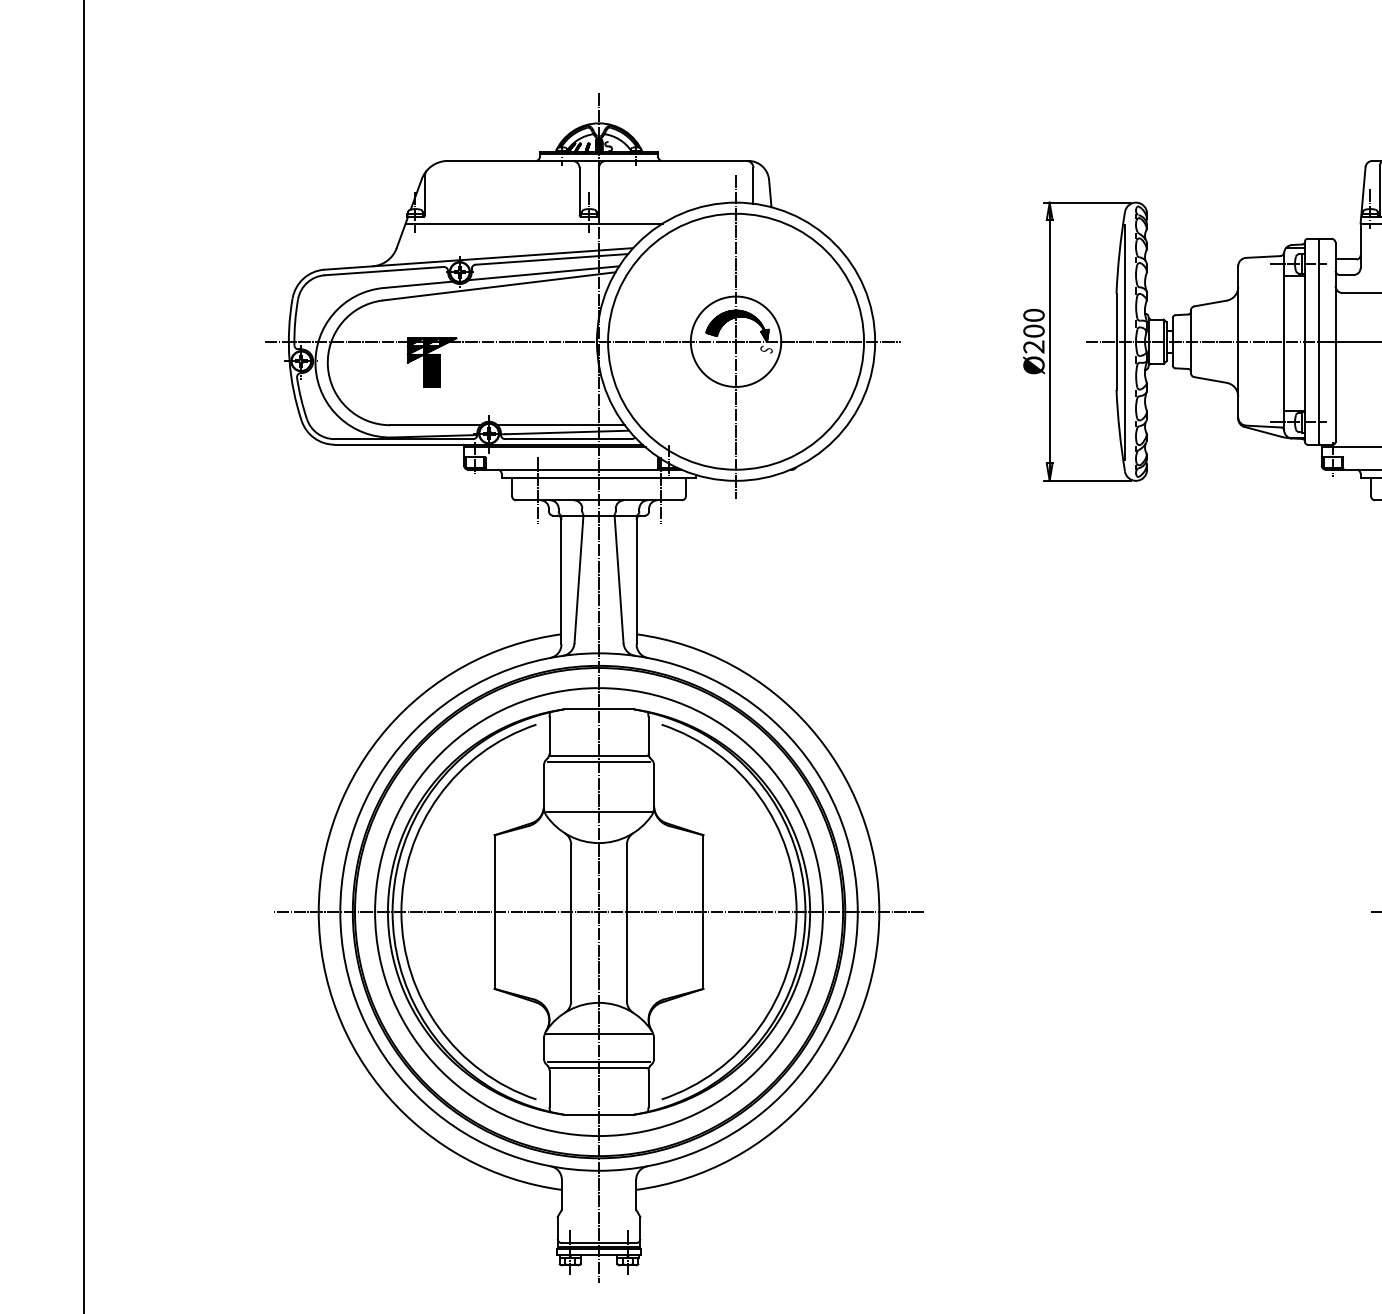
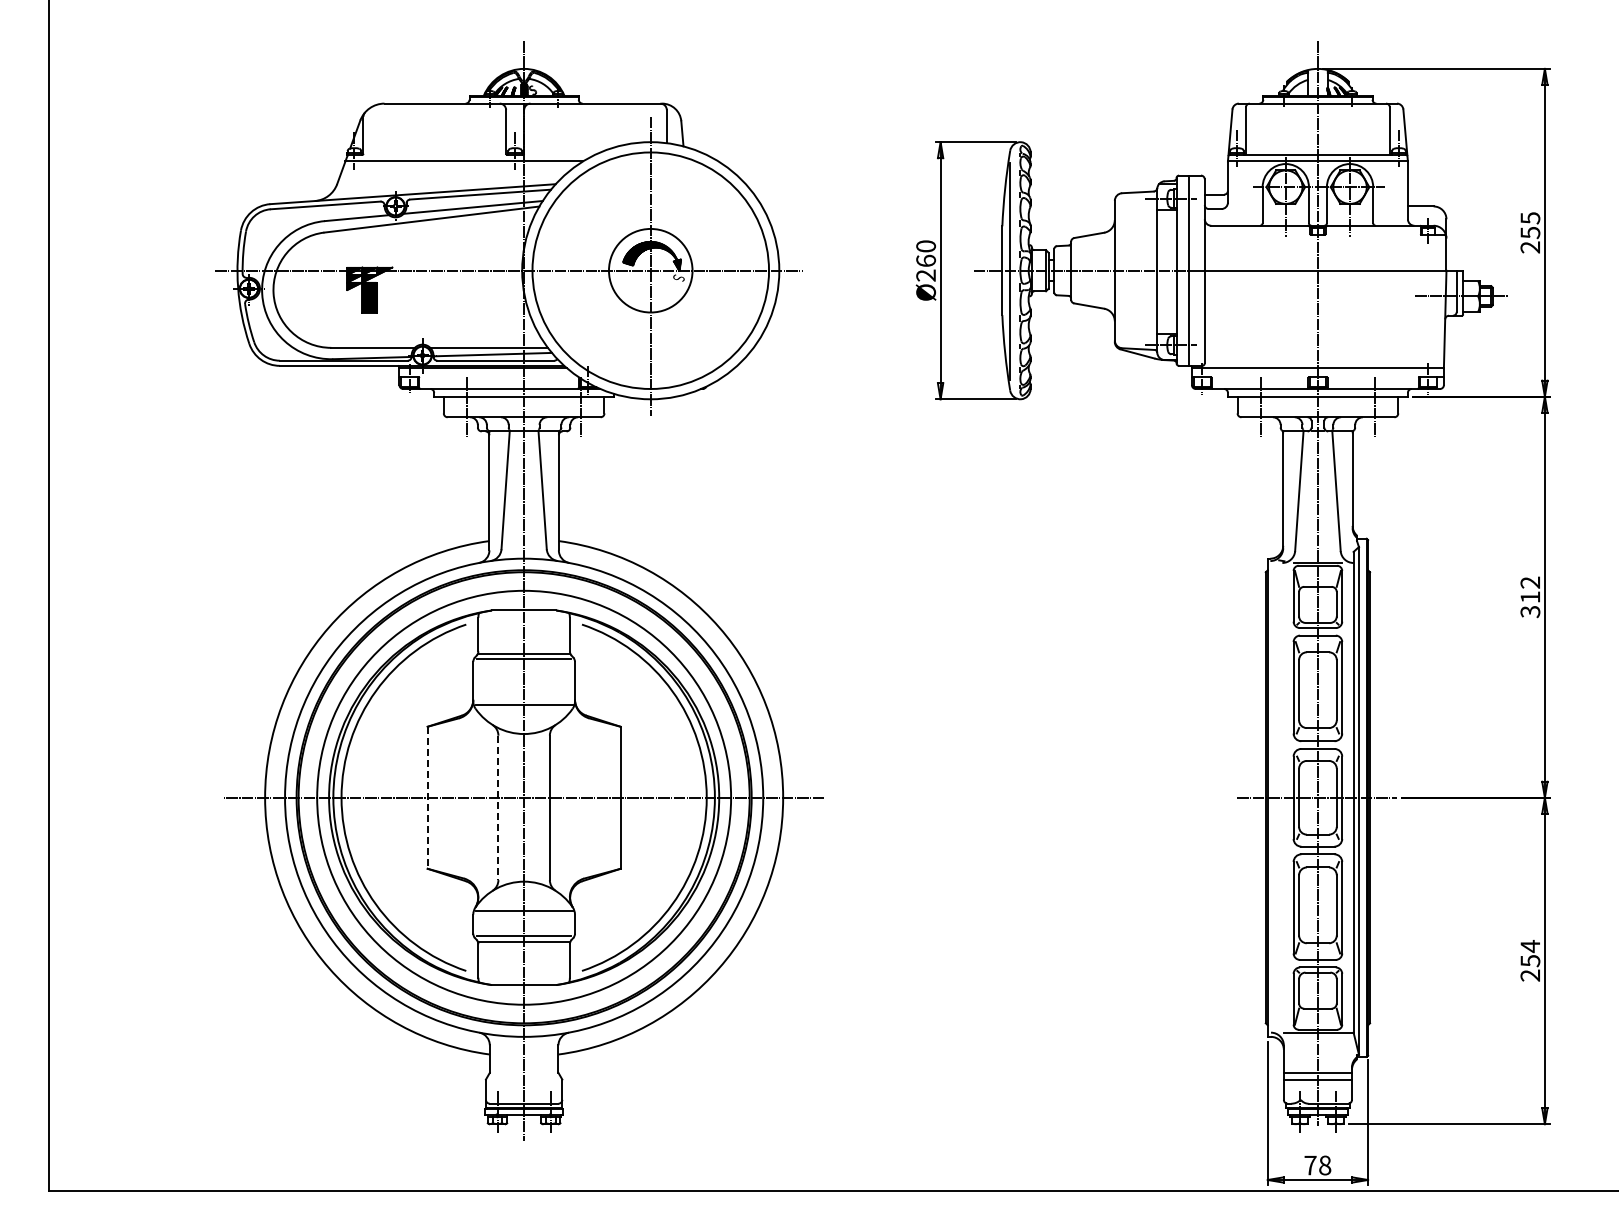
text: (1033, 330) -> (925, 260), Ø200 -> Ø260
line: (494, 912) -> (427, 798), solid -> dashed
line: (571, 923) -> (498, 808), solid -> dashed

